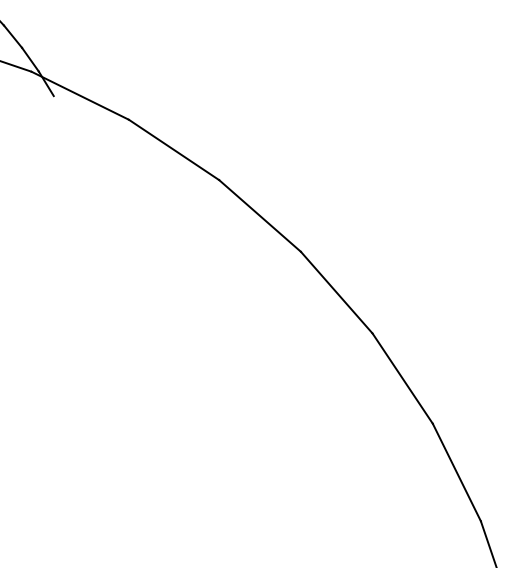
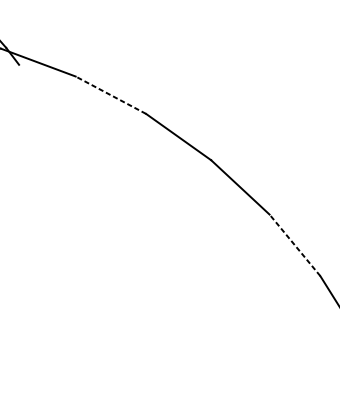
line: (173, 149) -> (110, 94), solid -> dashed
line: (402, 378) -> (294, 245), solid -> dashed

